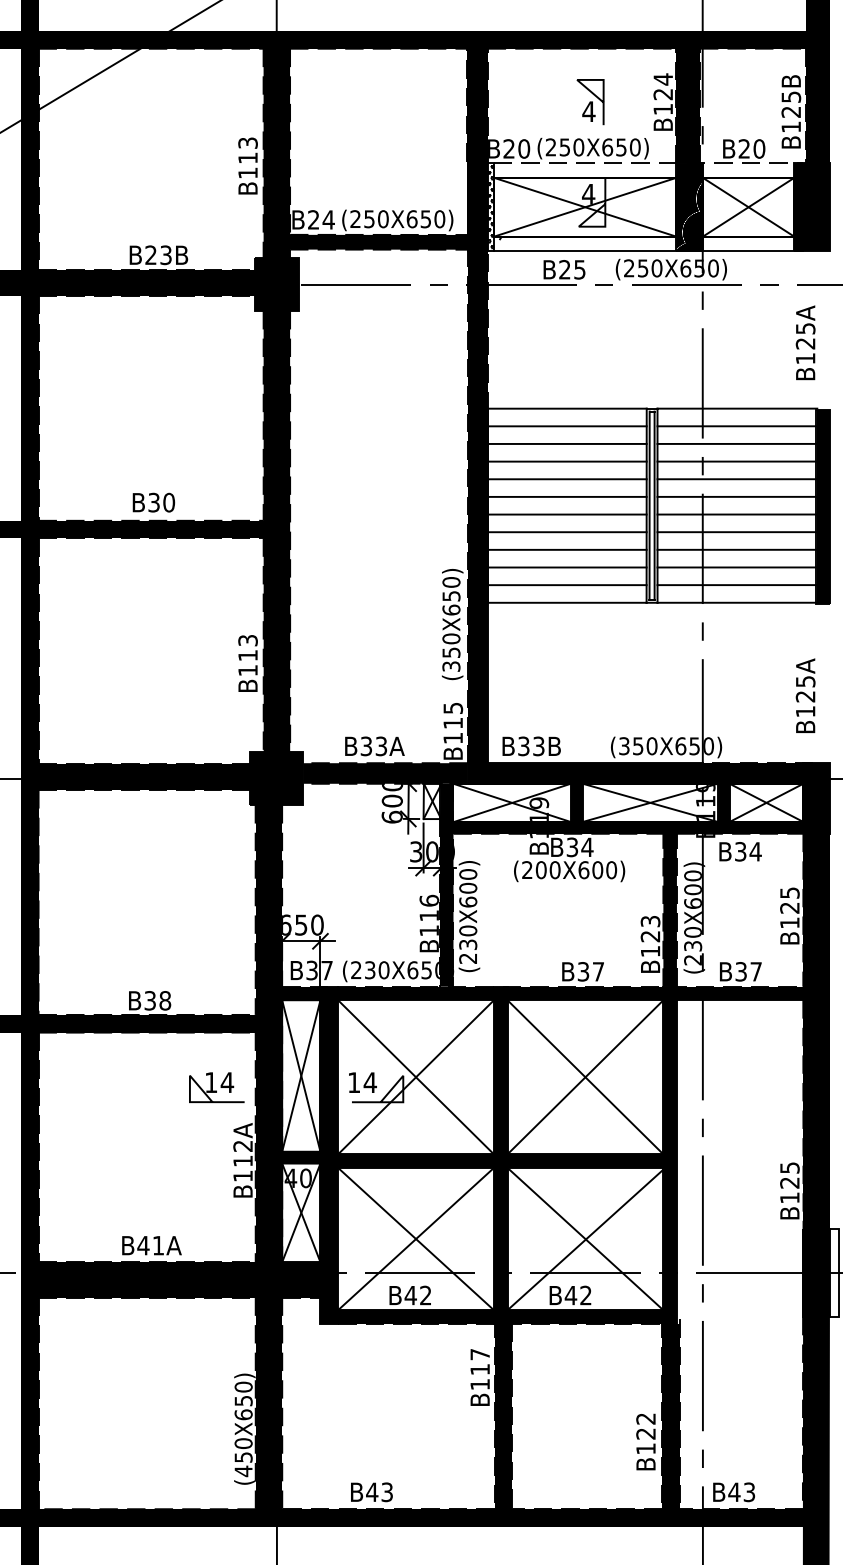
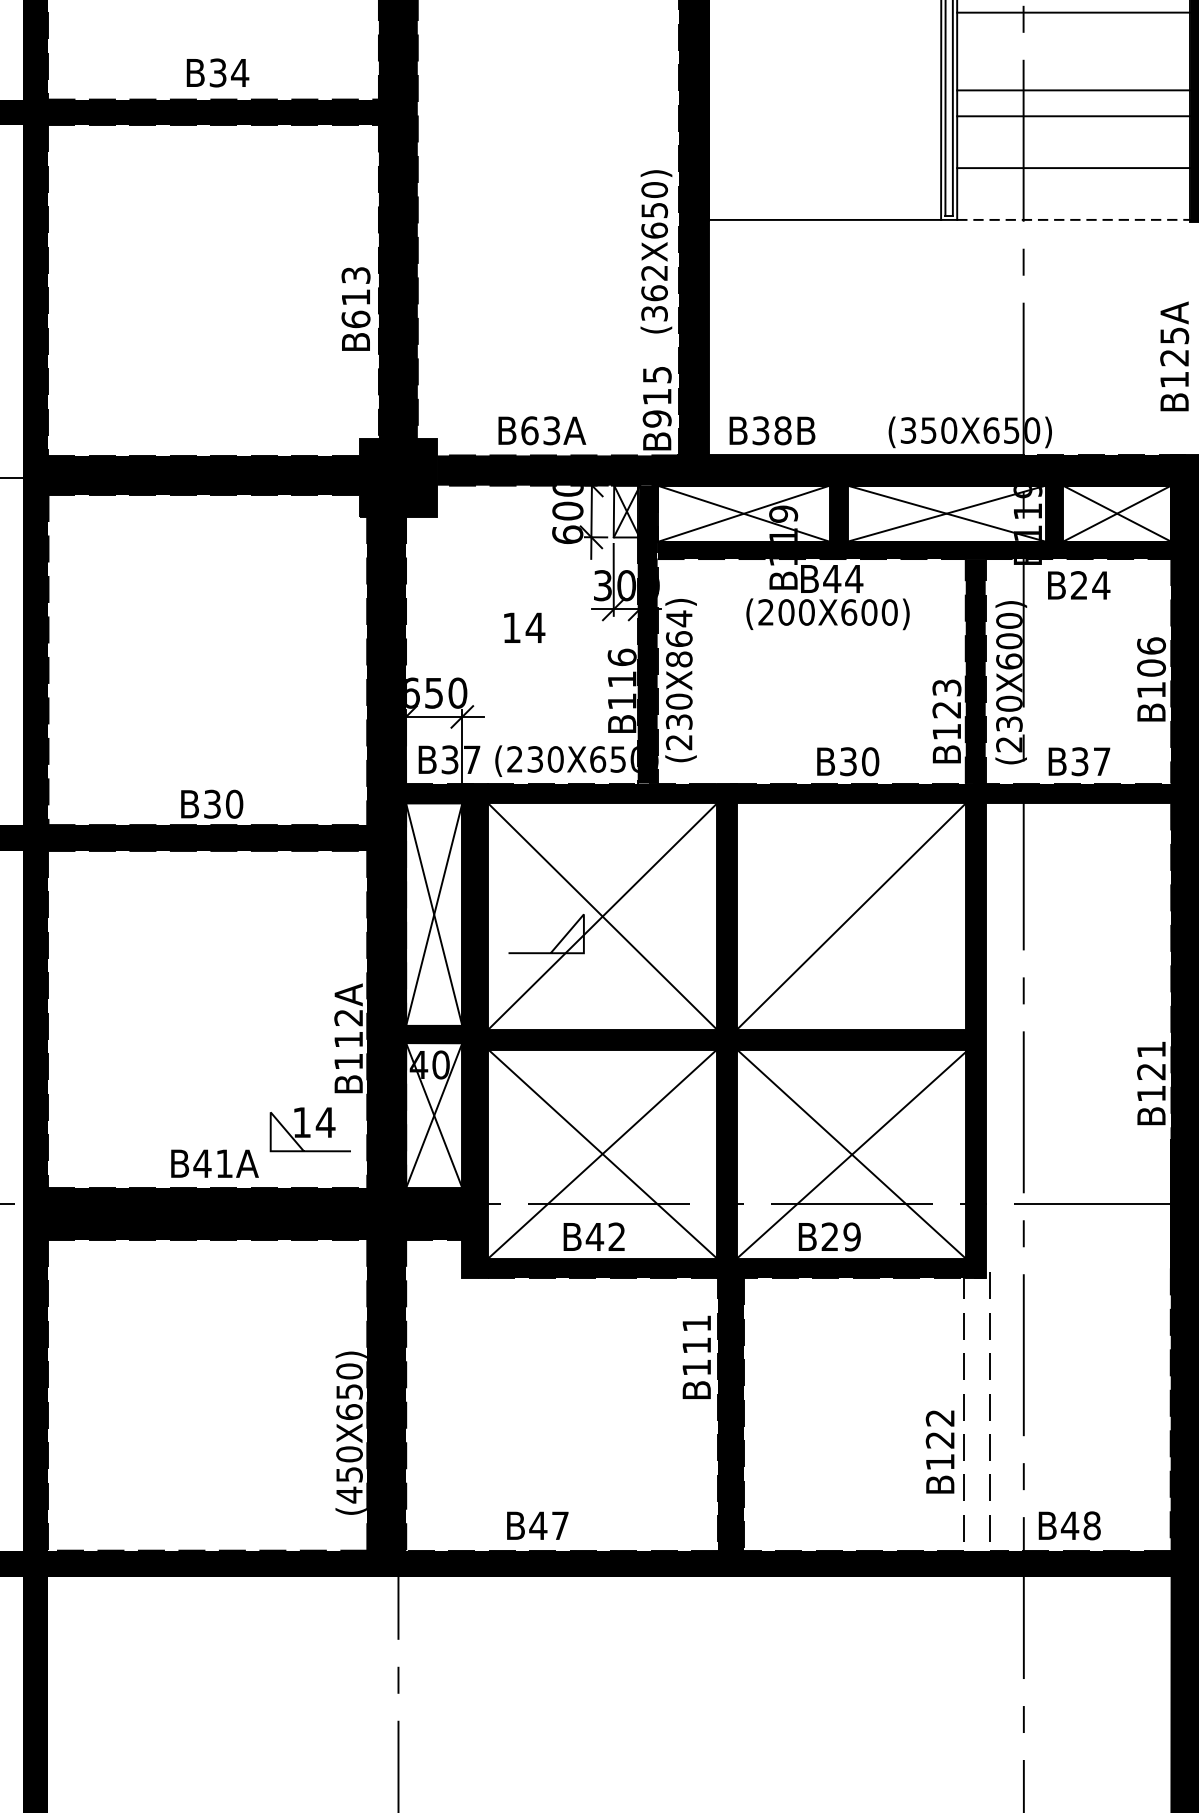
line: (566, 461) -> (823, 12), removed
line: (566, 479) -> (823, 38), removed
line: (737, 479) -> (1074, 38), removed
line: (566, 496) -> (823, 63), removed
line: (737, 496) -> (1074, 63), removed
text: (168, 502) -> (239, 72), B30 -> B34
line: (566, 514) -> (823, 90), removed
line: (566, 532) -> (823, 116), removed
line: (566, 549) -> (823, 141), removed
line: (737, 549) -> (1074, 141), removed
line: (566, 567) -> (823, 168), removed
line: (566, 585) -> (823, 194), removed
line: (737, 585) -> (1074, 194), removed
line: (737, 602) -> (1074, 219), solid -> dashed
text: (451, 645) -> (654, 282), (350X650) -> (362X650)
text: (247, 670) -> (355, 319), B113 -> B613
text: (453, 738) -> (657, 419), B115 -> B915
text: (366, 746) -> (529, 430), B33A -> B63A
text: (538, 746) -> (782, 430), B33B -> B38B
text: (572, 847) -> (832, 579), B34 -> B44
text: (740, 851) -> (1078, 585), B34 -> B24
text: (468, 887) -> (679, 637), (230X600) -> (230X864)
text: (789, 900) -> (1150, 657), B125 -> B106
text: (598, 971) -> (870, 761), B37 -> B30
text: (165, 1000) -> (234, 803), B38 -> B30
line: (585, 1077) -> (851, 916), removed
text: (362, 1082) -> (524, 627), moved
part: (216, 1087) -> (309, 1129), moved
text: (789, 1167) -> (1150, 1048), B125 -> B121
text: (577, 1295) -> (839, 1236), B42 -> B29
text: (479, 1354) -> (695, 1323), B117 -> B111
fill: (671, 1416) -> (977, 1414), removed
text: (386, 1492) -> (559, 1526), B43 -> B47
text: (749, 1492) -> (1092, 1526), B43 -> B48

